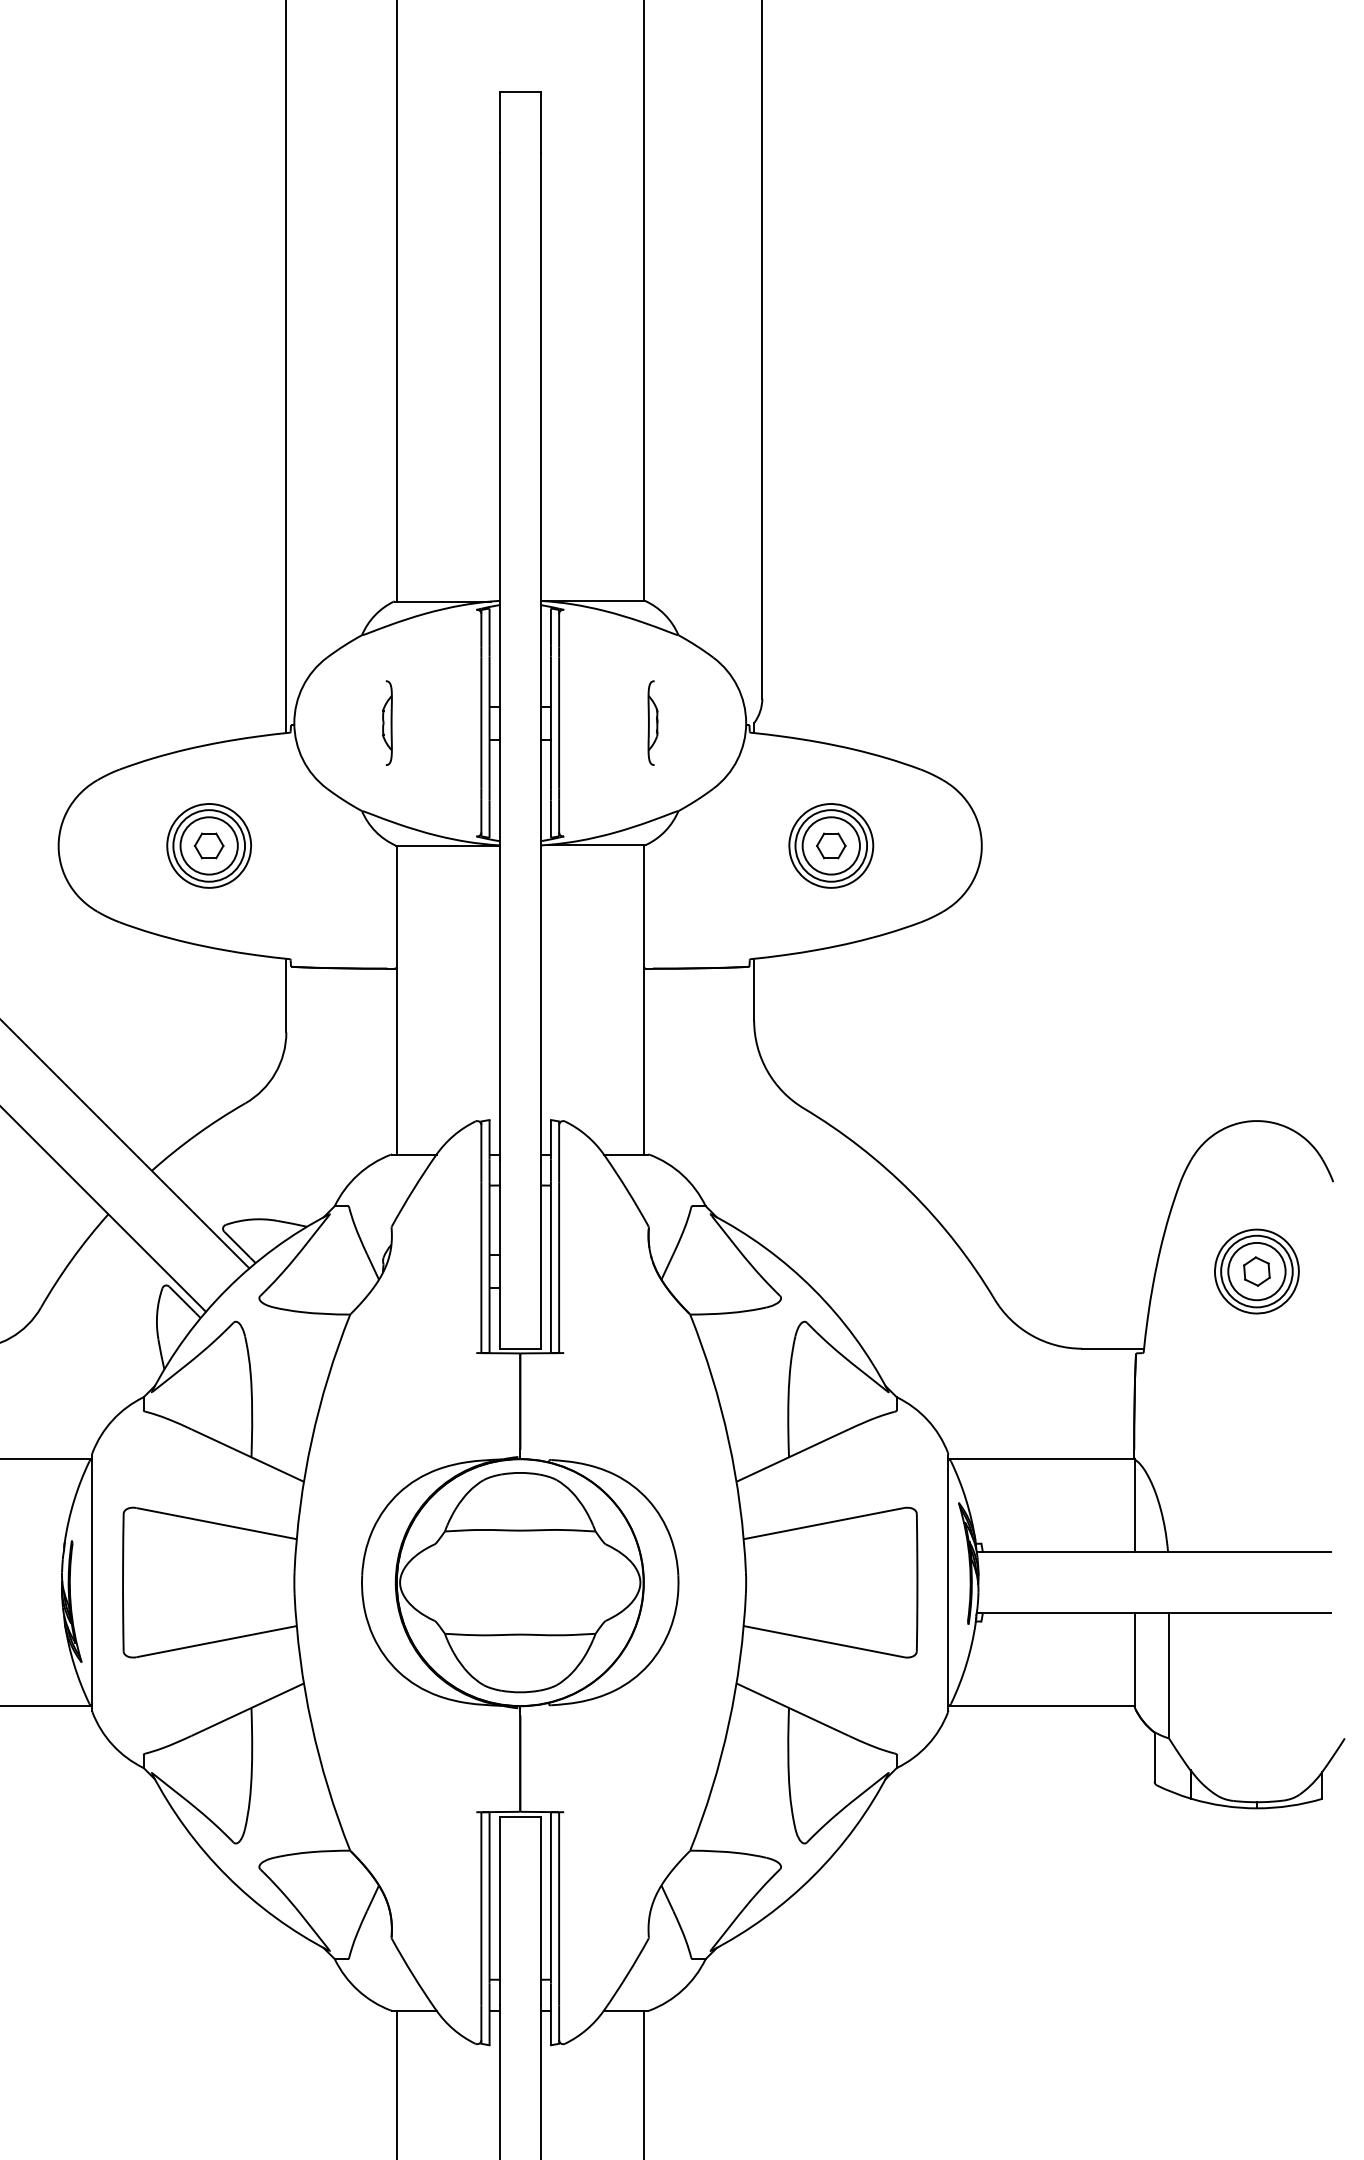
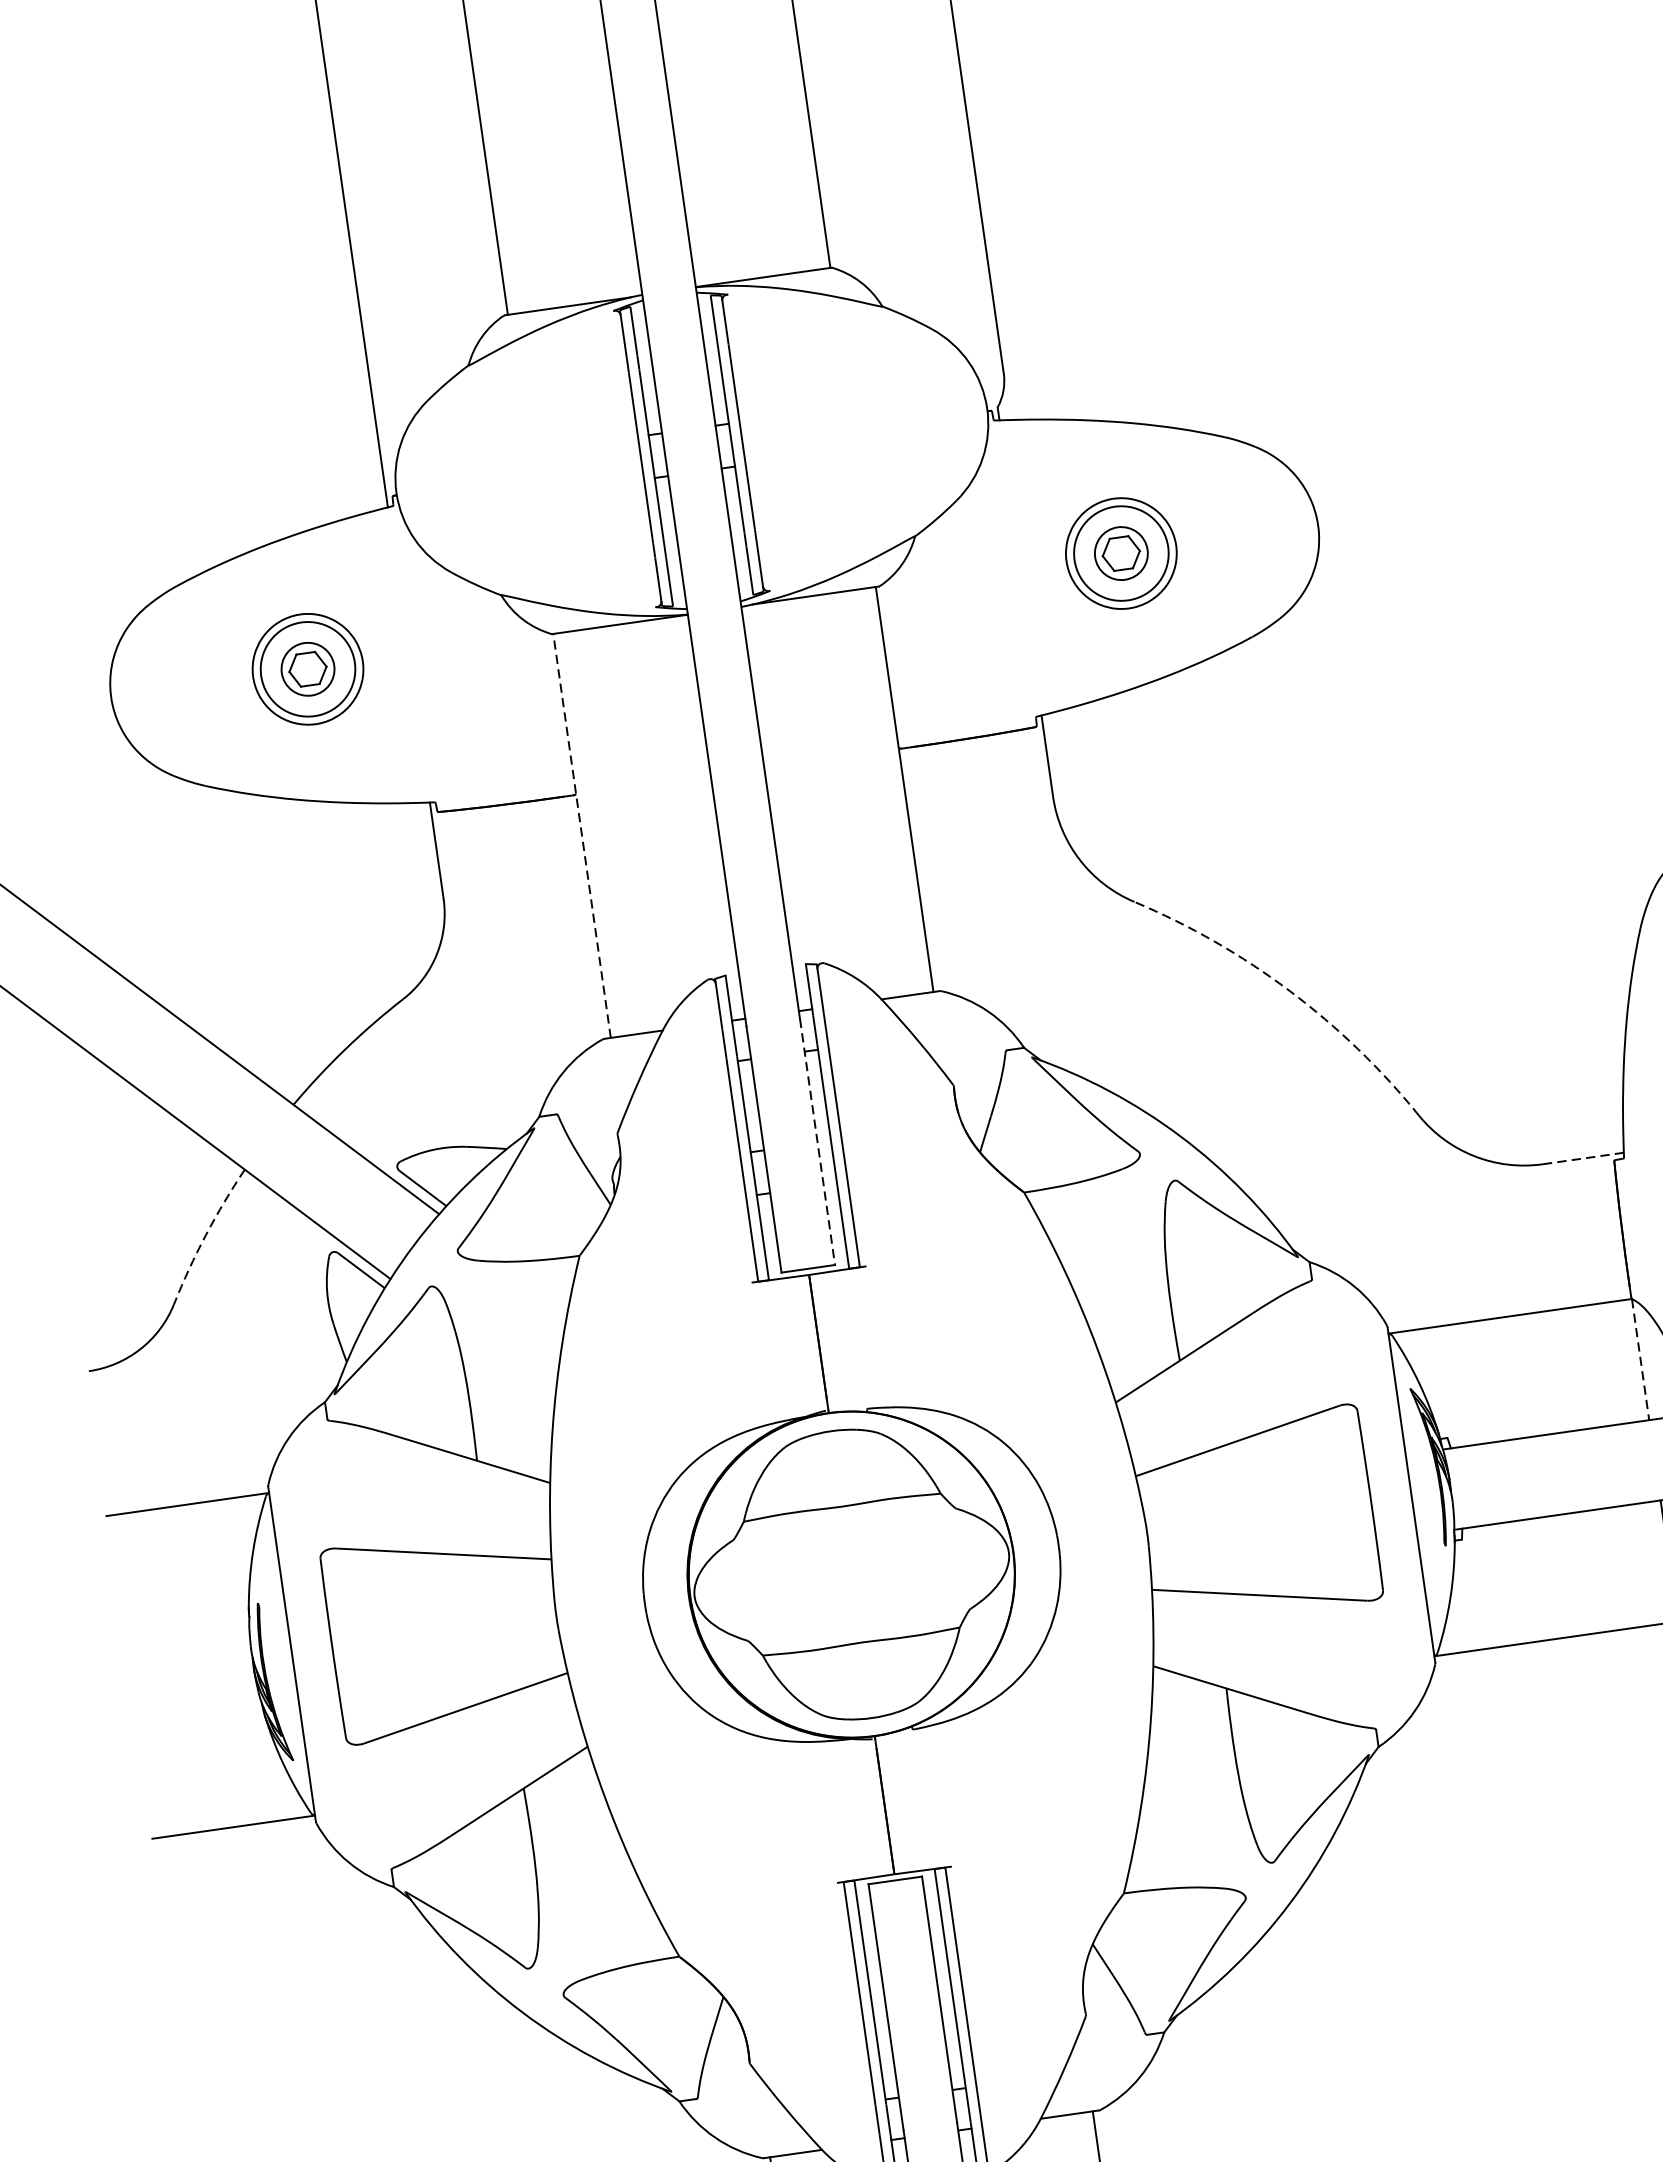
part: (387, 722) -> (518, 474), removed
part: (652, 722) -> (864, 425), removed
circle: (208, 845) -> (307, 668), size x0.7
circle: (830, 845) -> (1120, 553), size x0.7
line: (396, 1000) -> (581, 836), solid -> dashed
arc: (910, 1191) -> (1289, 990), solid -> dashed
line: (540, 1255) -> (817, 1143), solid -> dashed
arc: (72, 1259) -> (206, 1235), solid -> dashed
line: (1113, 1348) -> (1583, 1158), solid -> dashed
line: (1134, 1506) -> (1640, 1360), solid -> dashed

